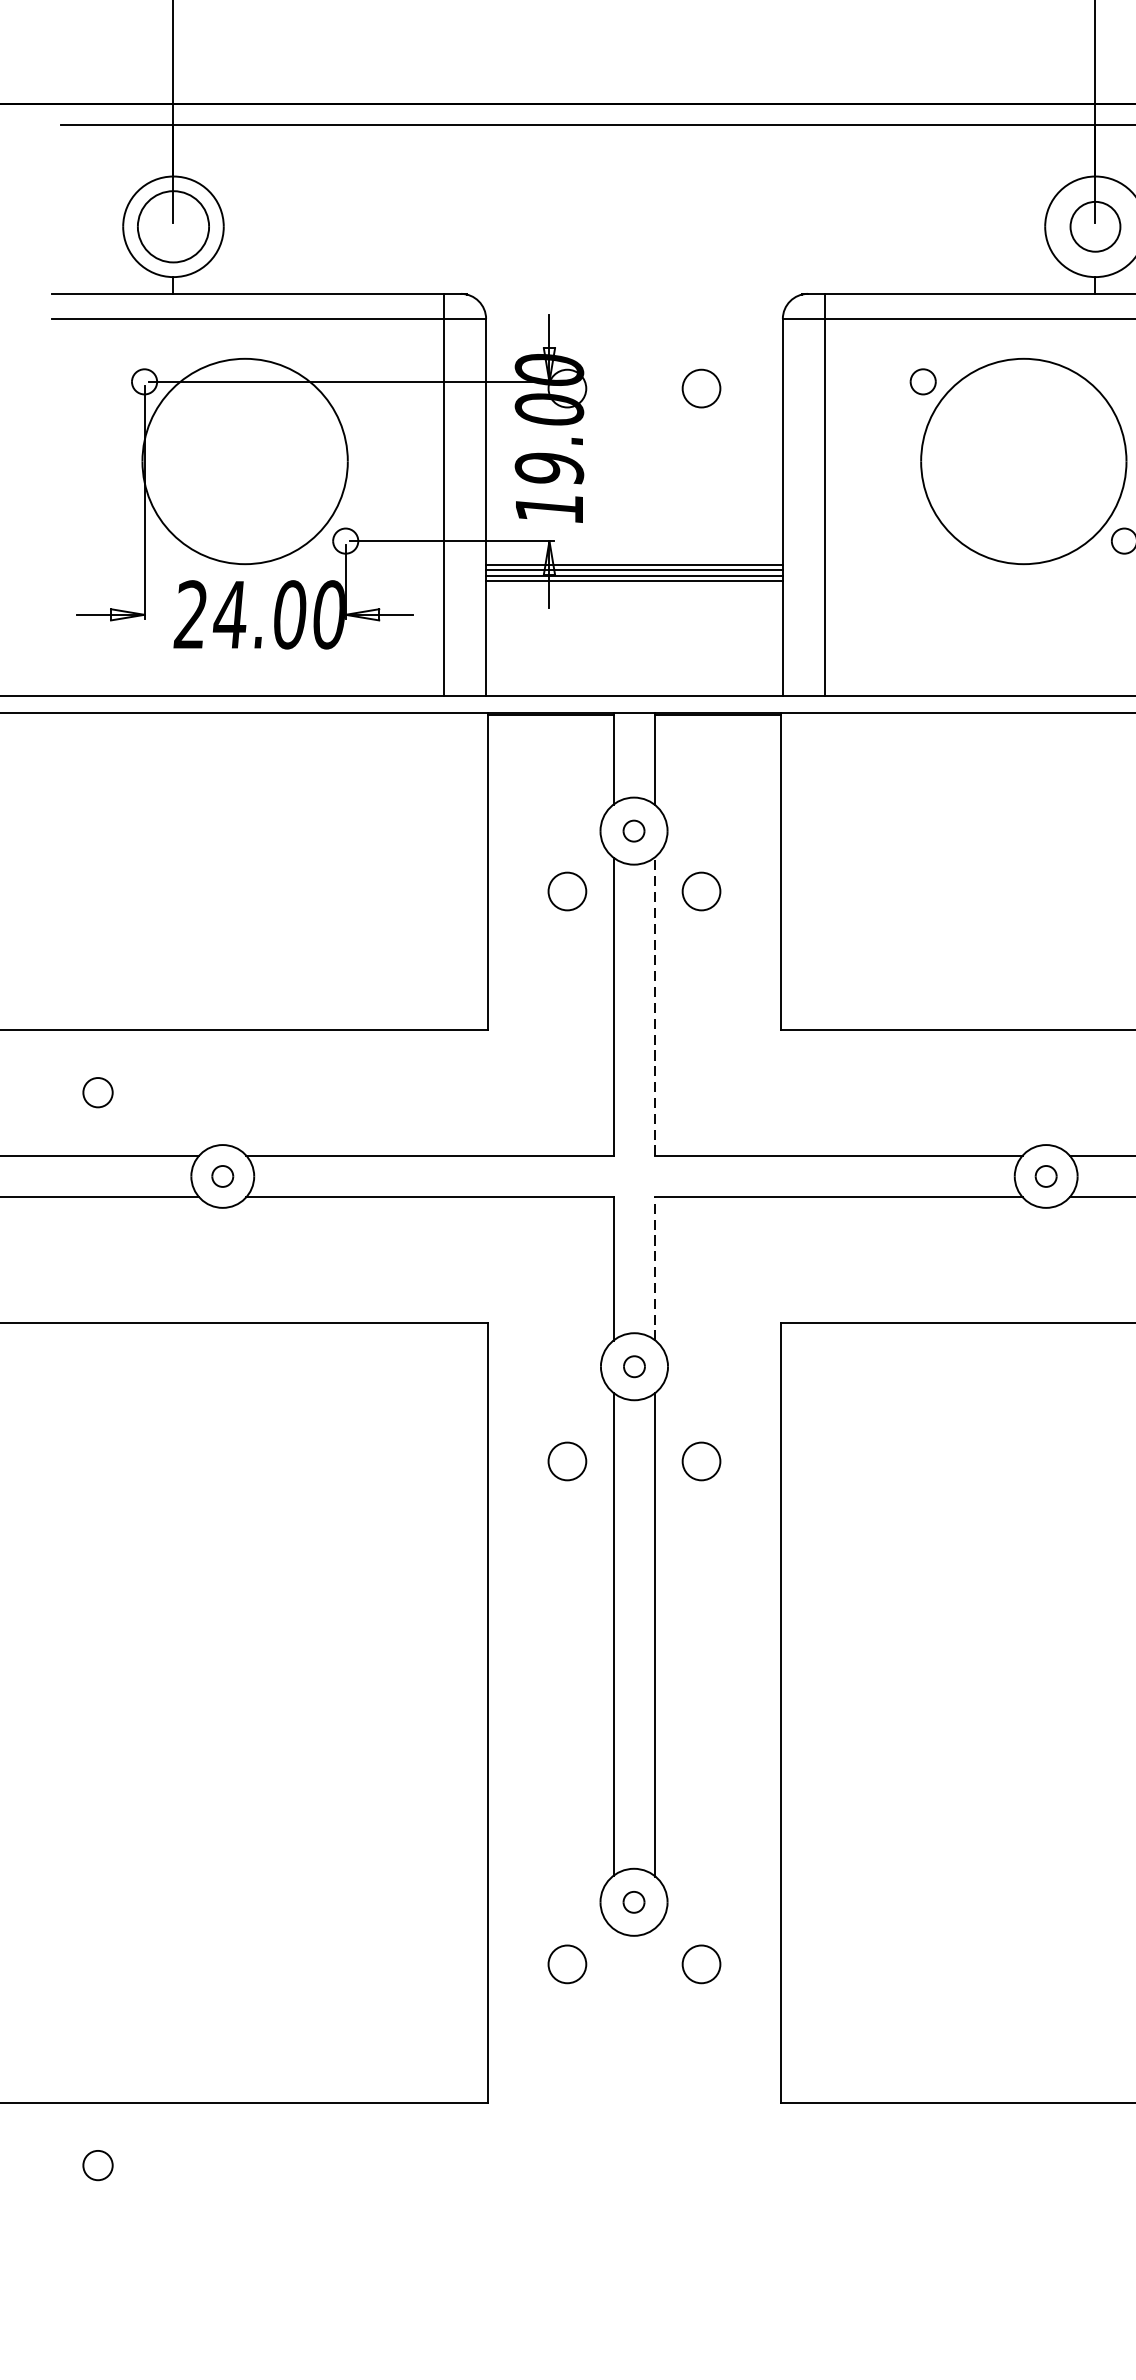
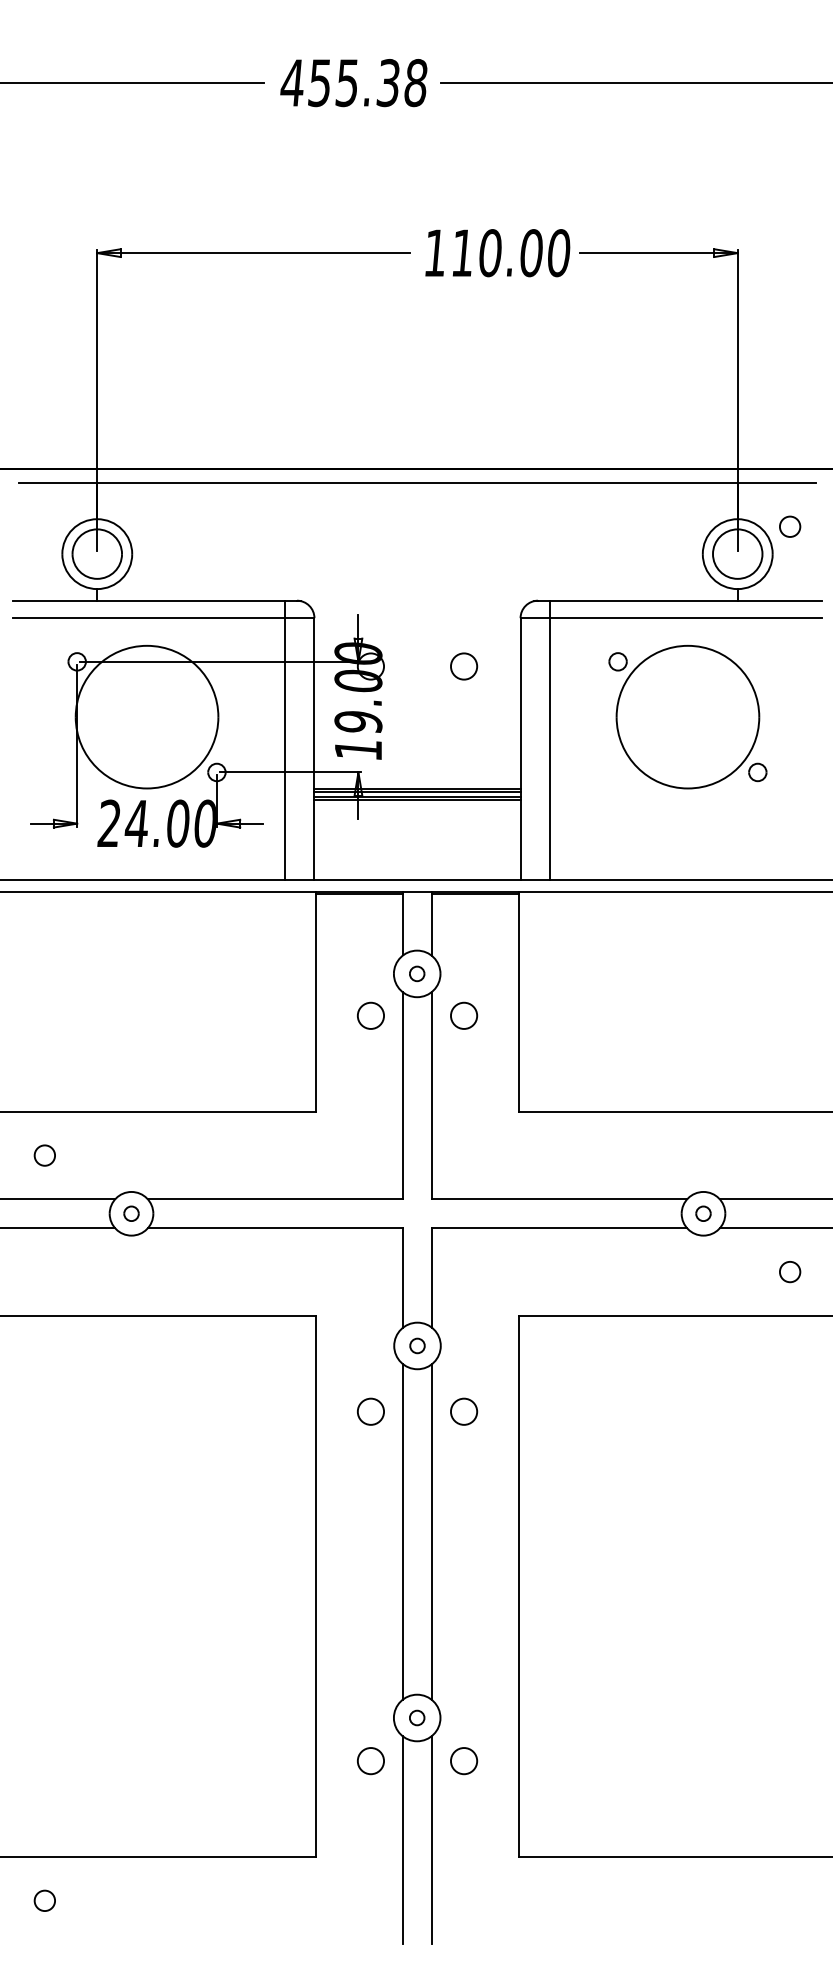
circle: (1095, 225) -> (737, 553), size x1.43
line: (656, 1006) -> (432, 1095), dashed -> solid
line: (656, 1269) -> (432, 1278), dashed -> solid
line: (656, 2077) -> (432, 1839), added
line: (612, 2078) -> (402, 1840), added

